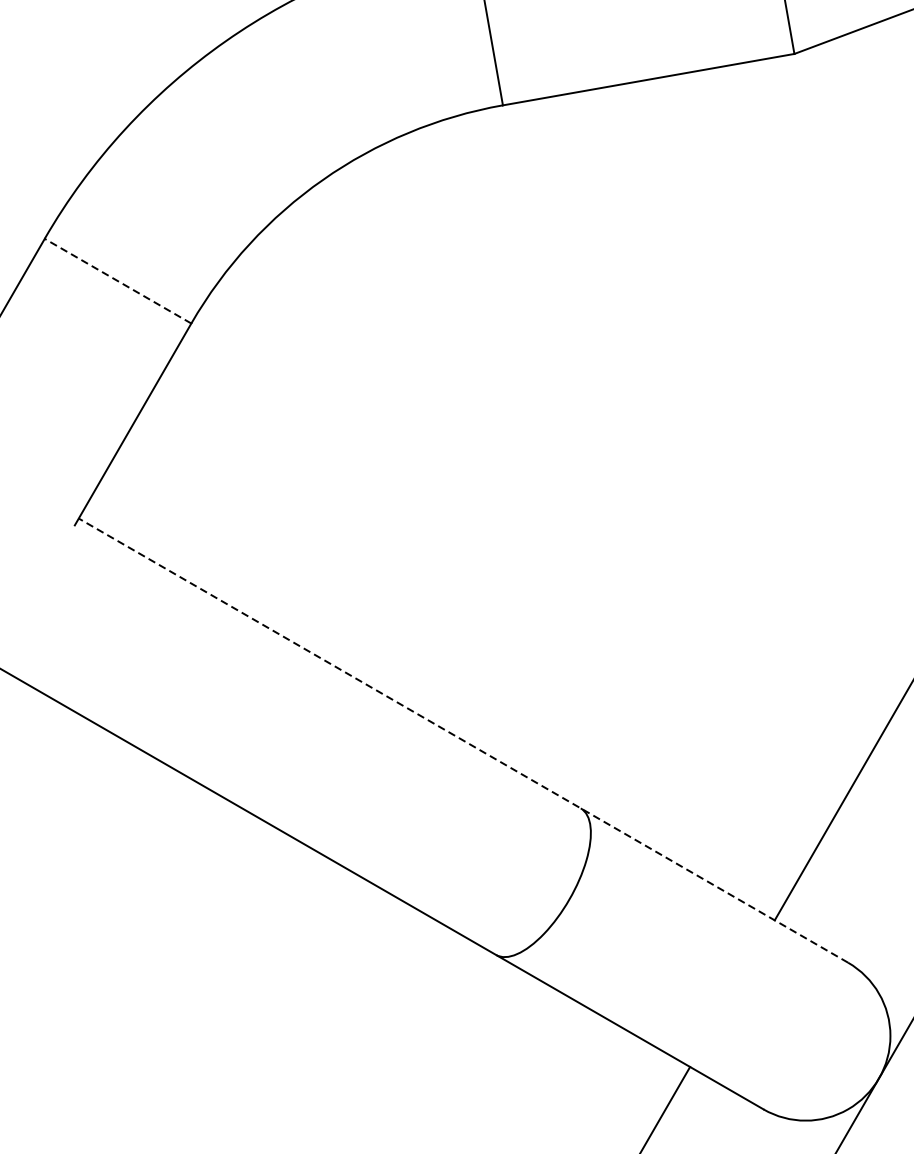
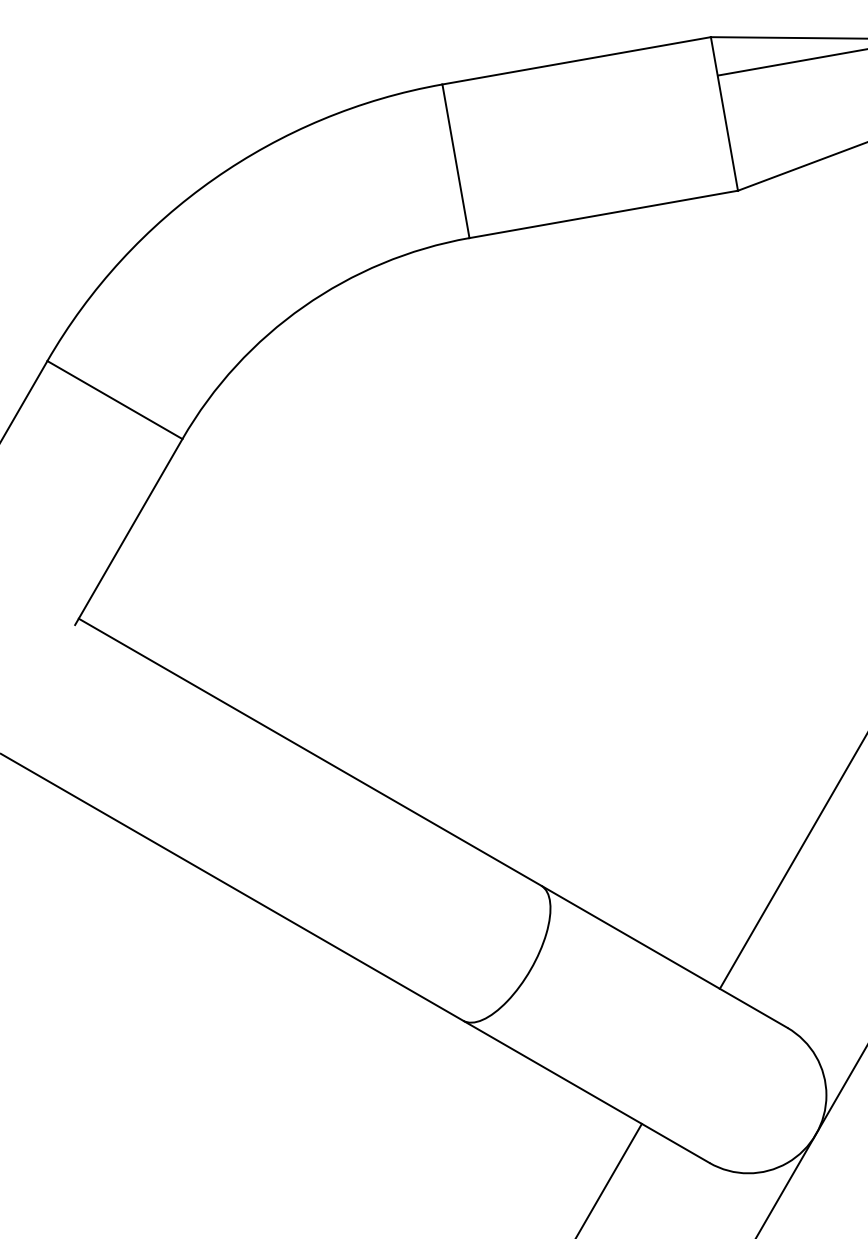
line: (117, 281) -> (114, 400), dashed -> solid
line: (462, 740) -> (432, 823), dashed -> solid

